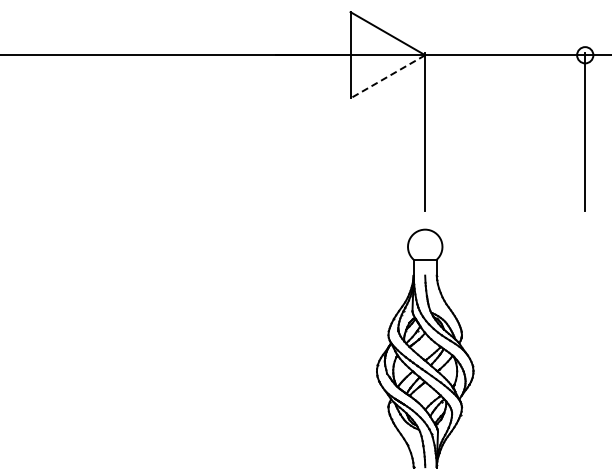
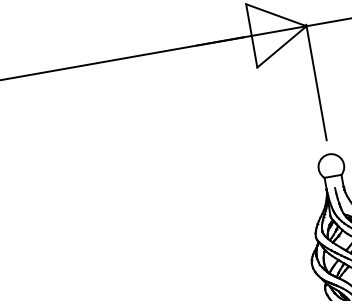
line: (387, 77) -> (281, 47), dashed -> solid

